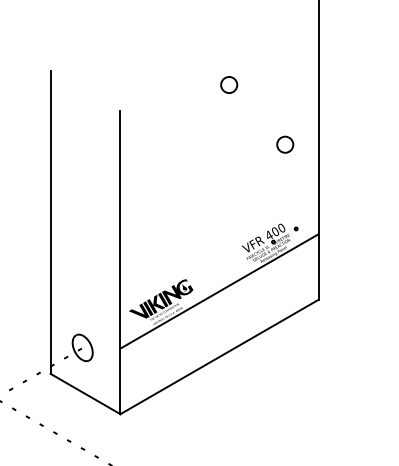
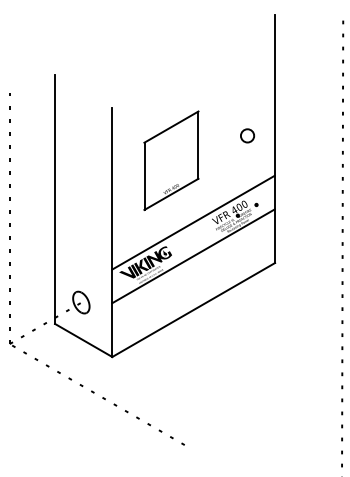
circle: (229, 84) -> (201, 86), removed
part: (192, 174) -> (171, 160), added
line: (219, 250) -> (193, 222), added

